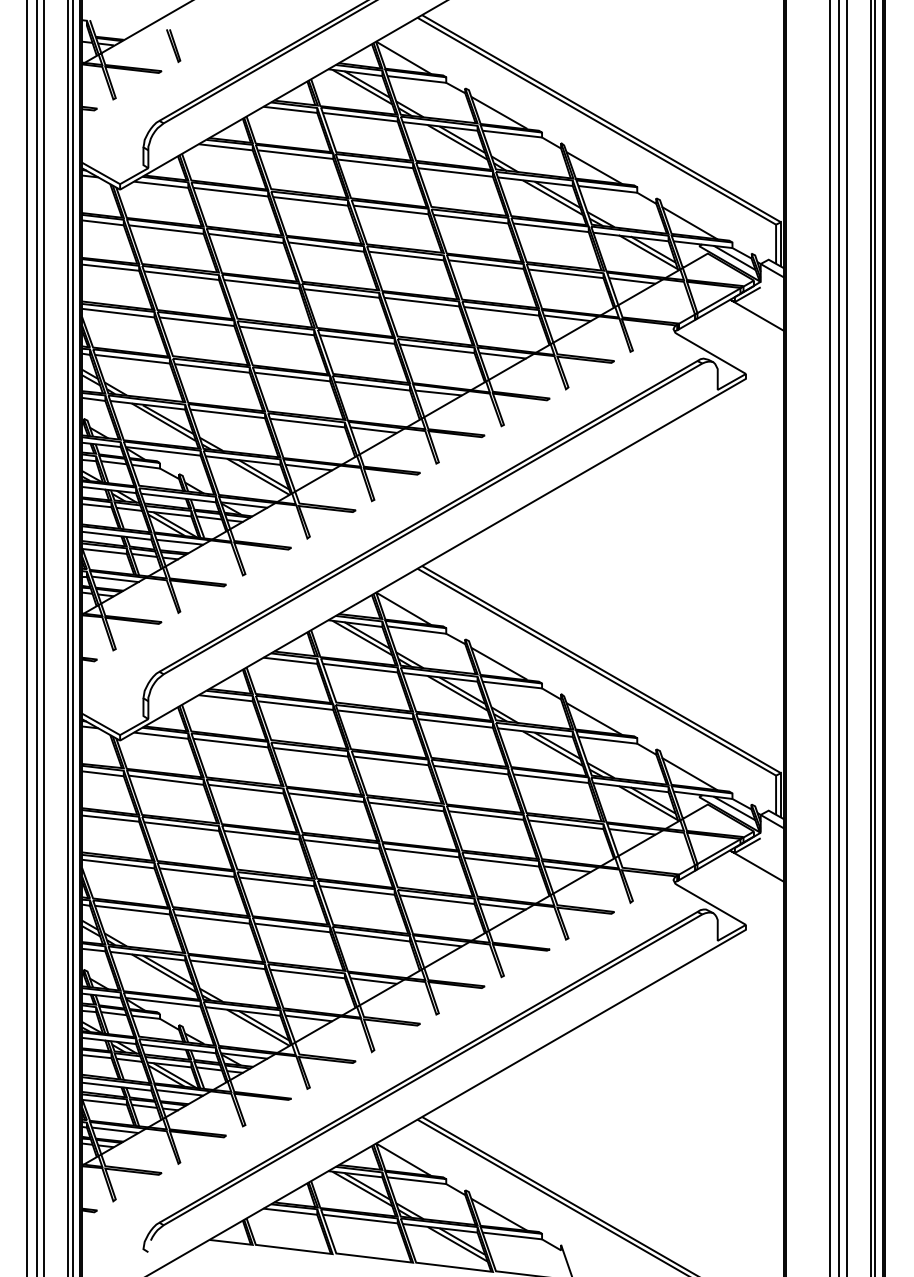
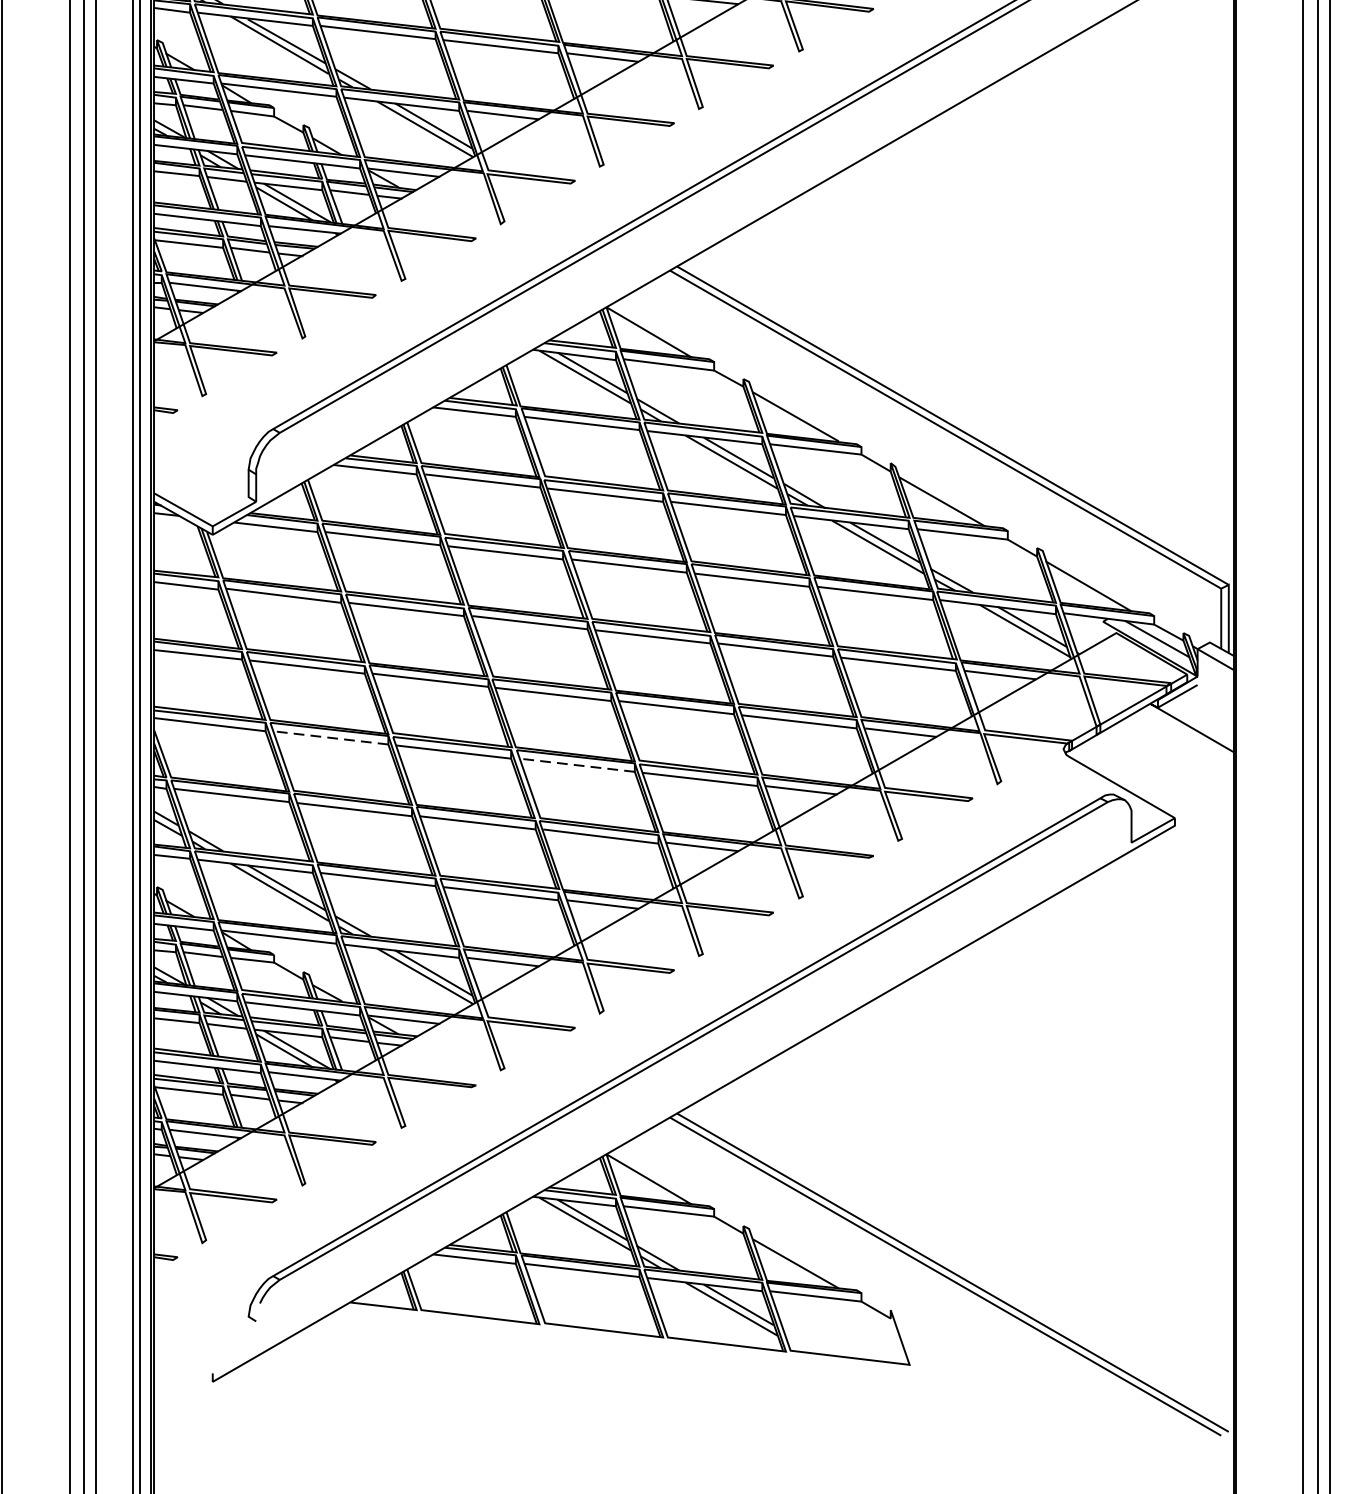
line: (196, 872) -> (330, 737), solid -> dashed
line: (357, 890) -> (577, 765), solid -> dashed

